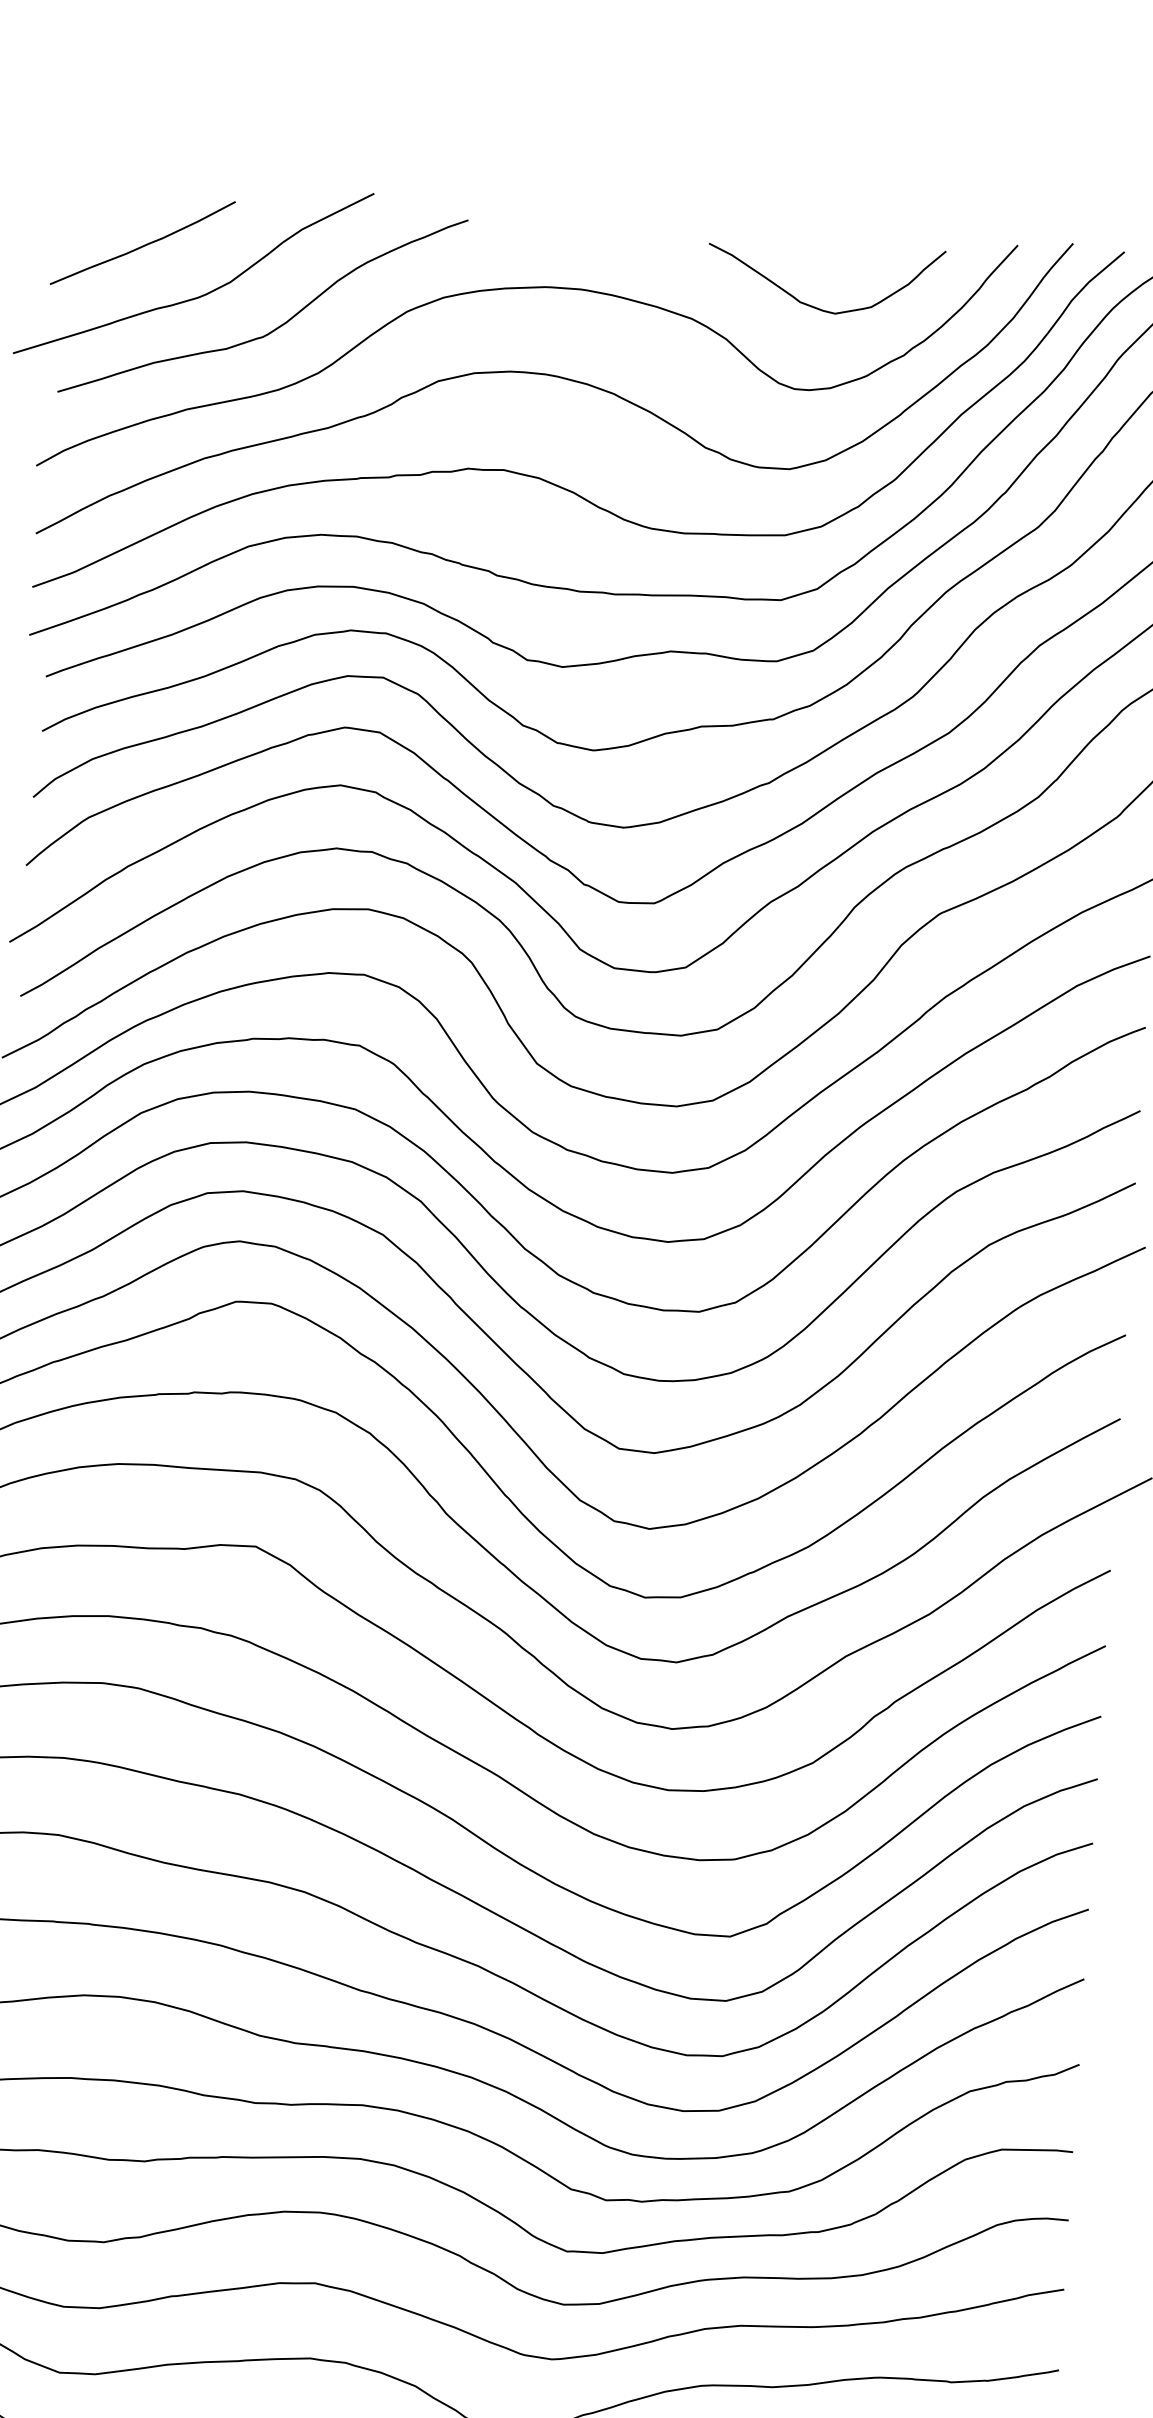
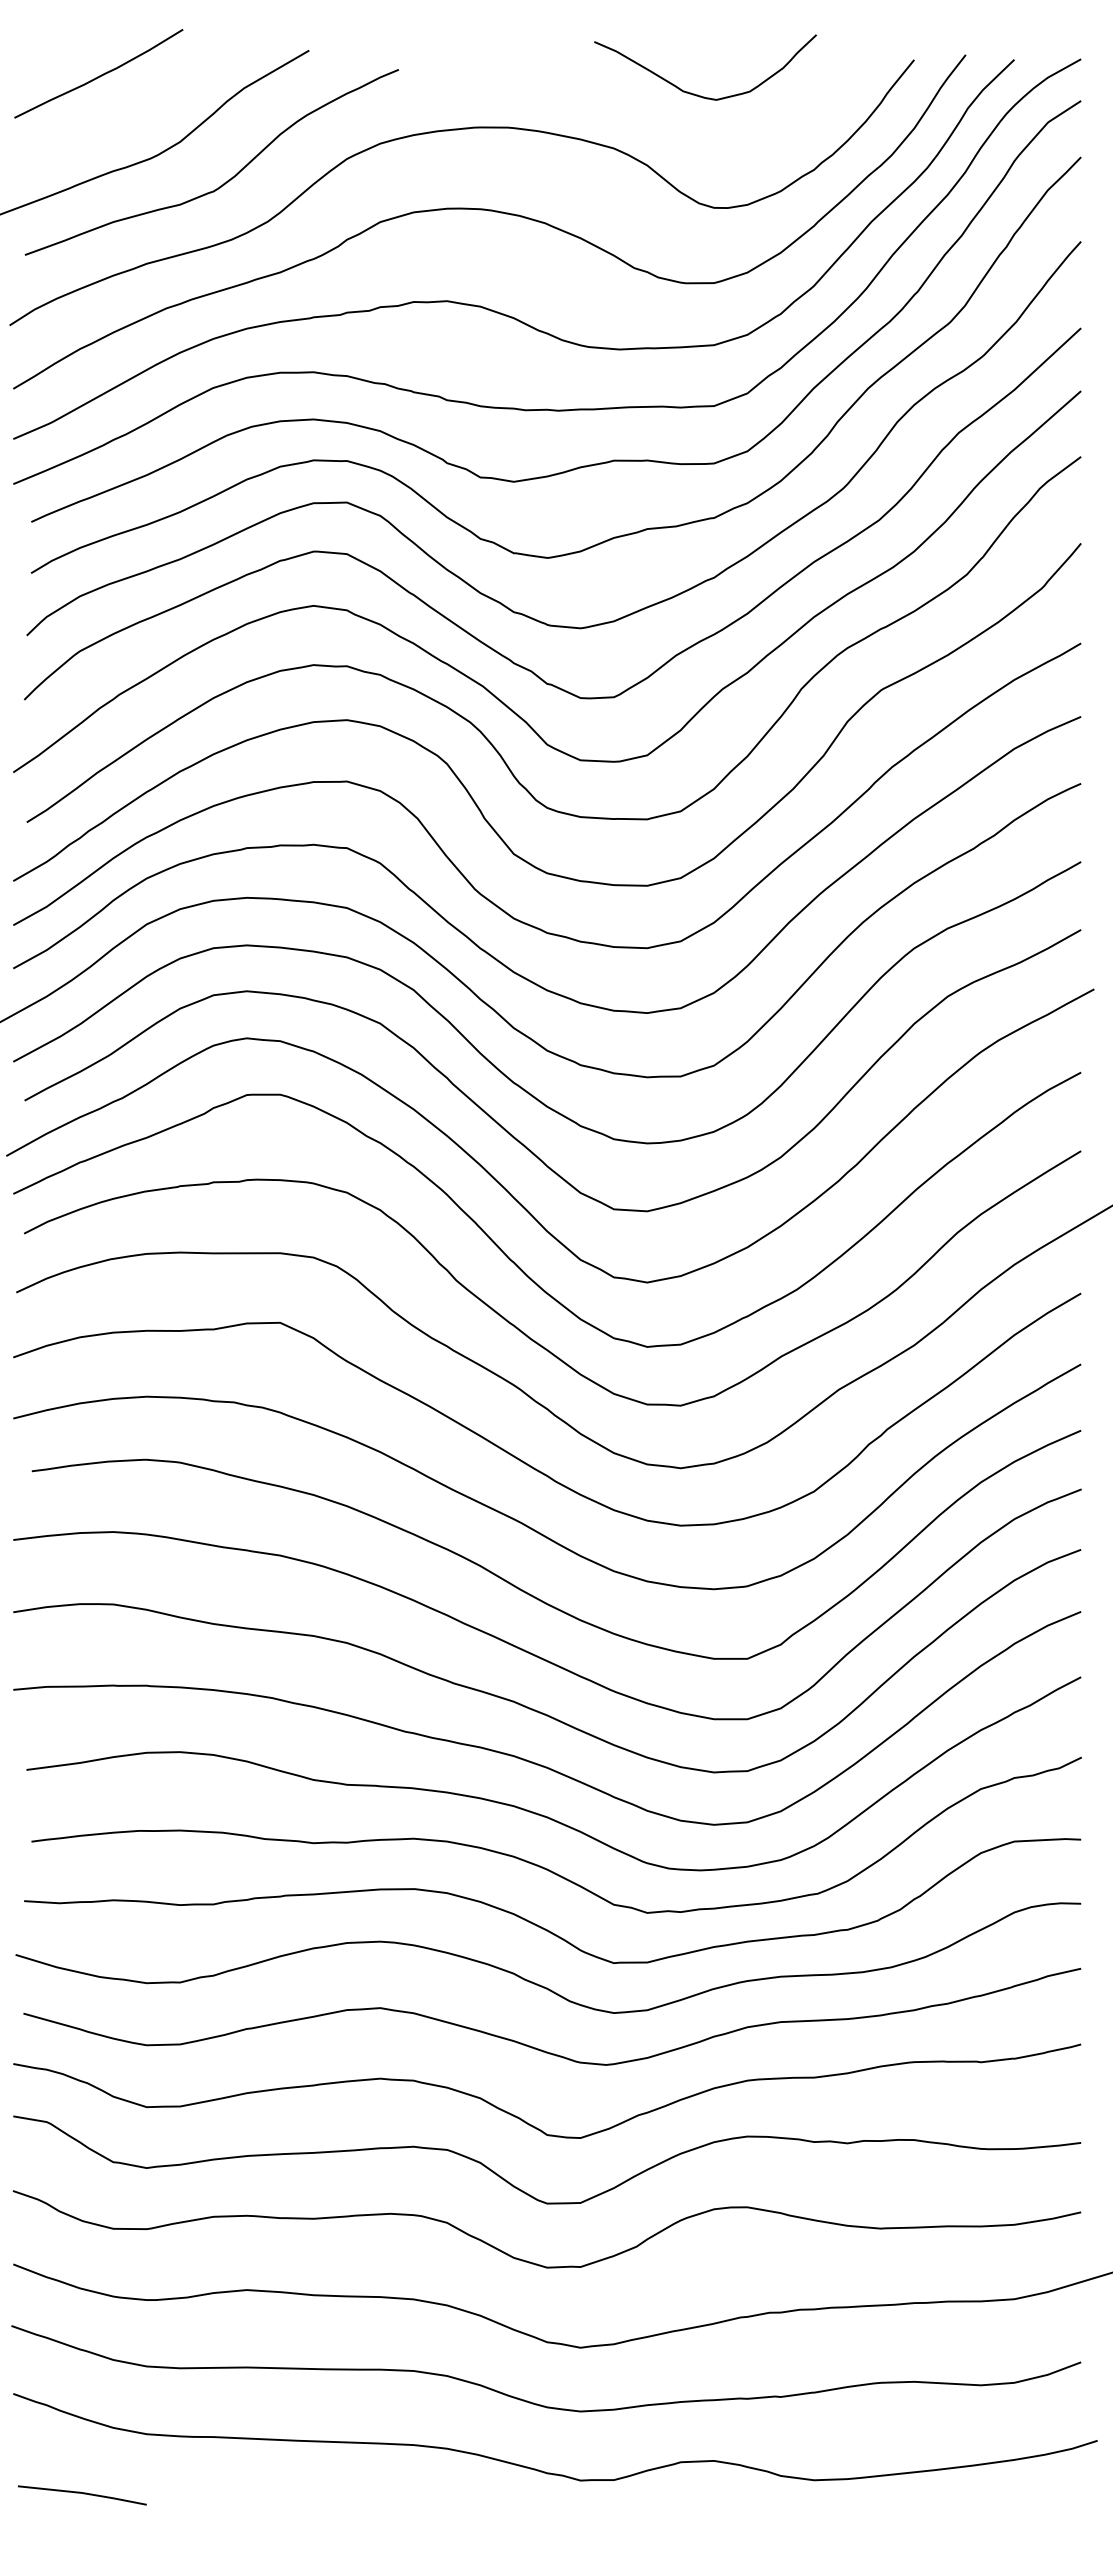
curve: (143, 244) -> (99, 75), moved
curve: (815, 306) -> (697, 94), moved

